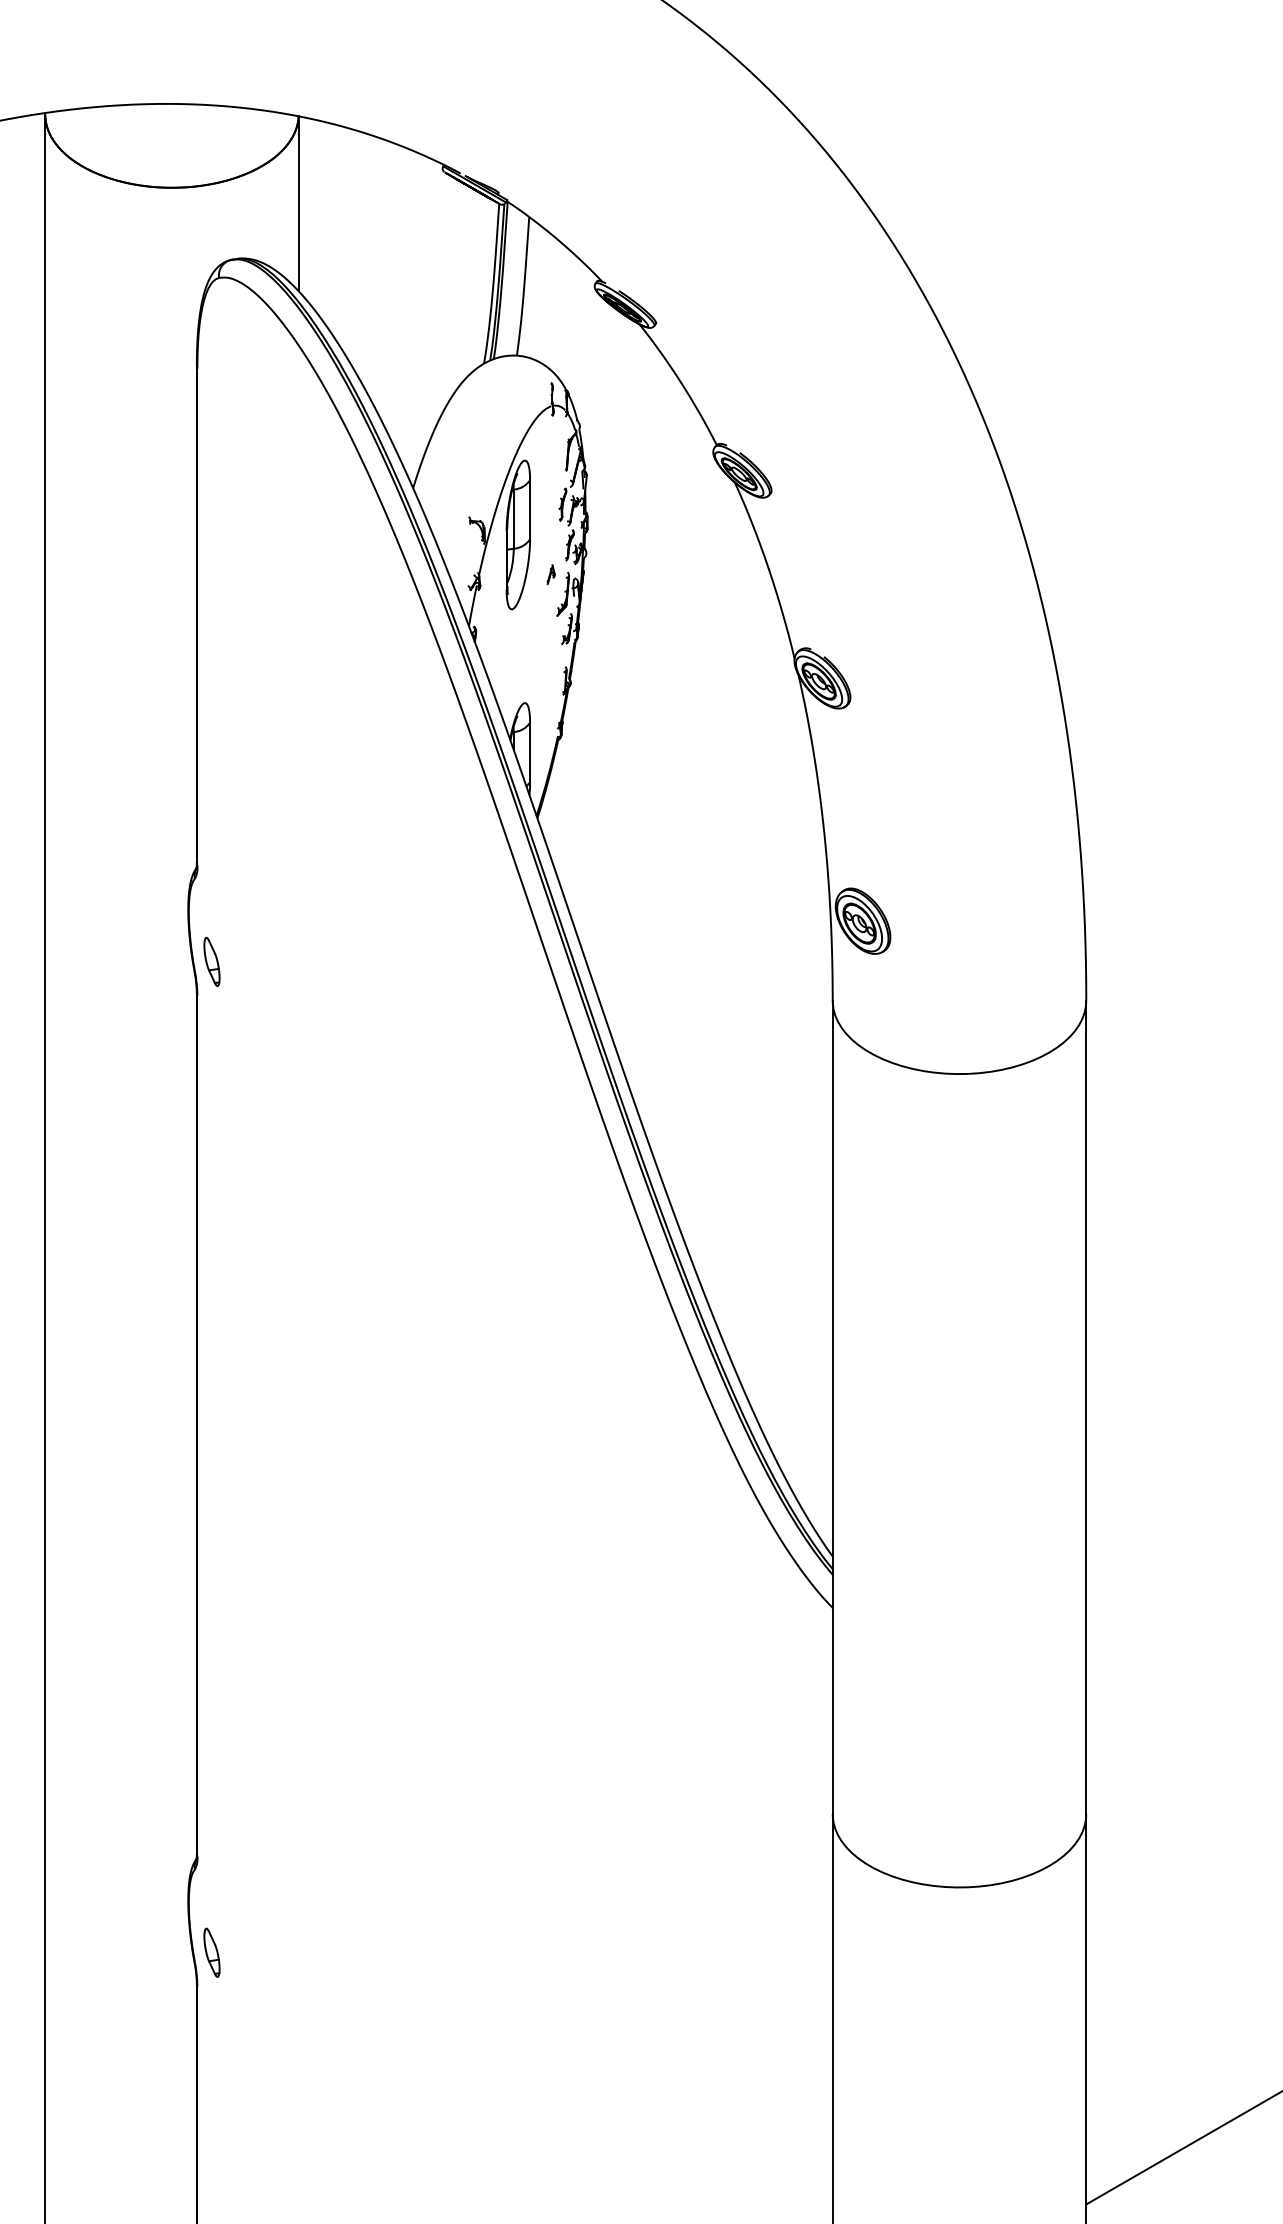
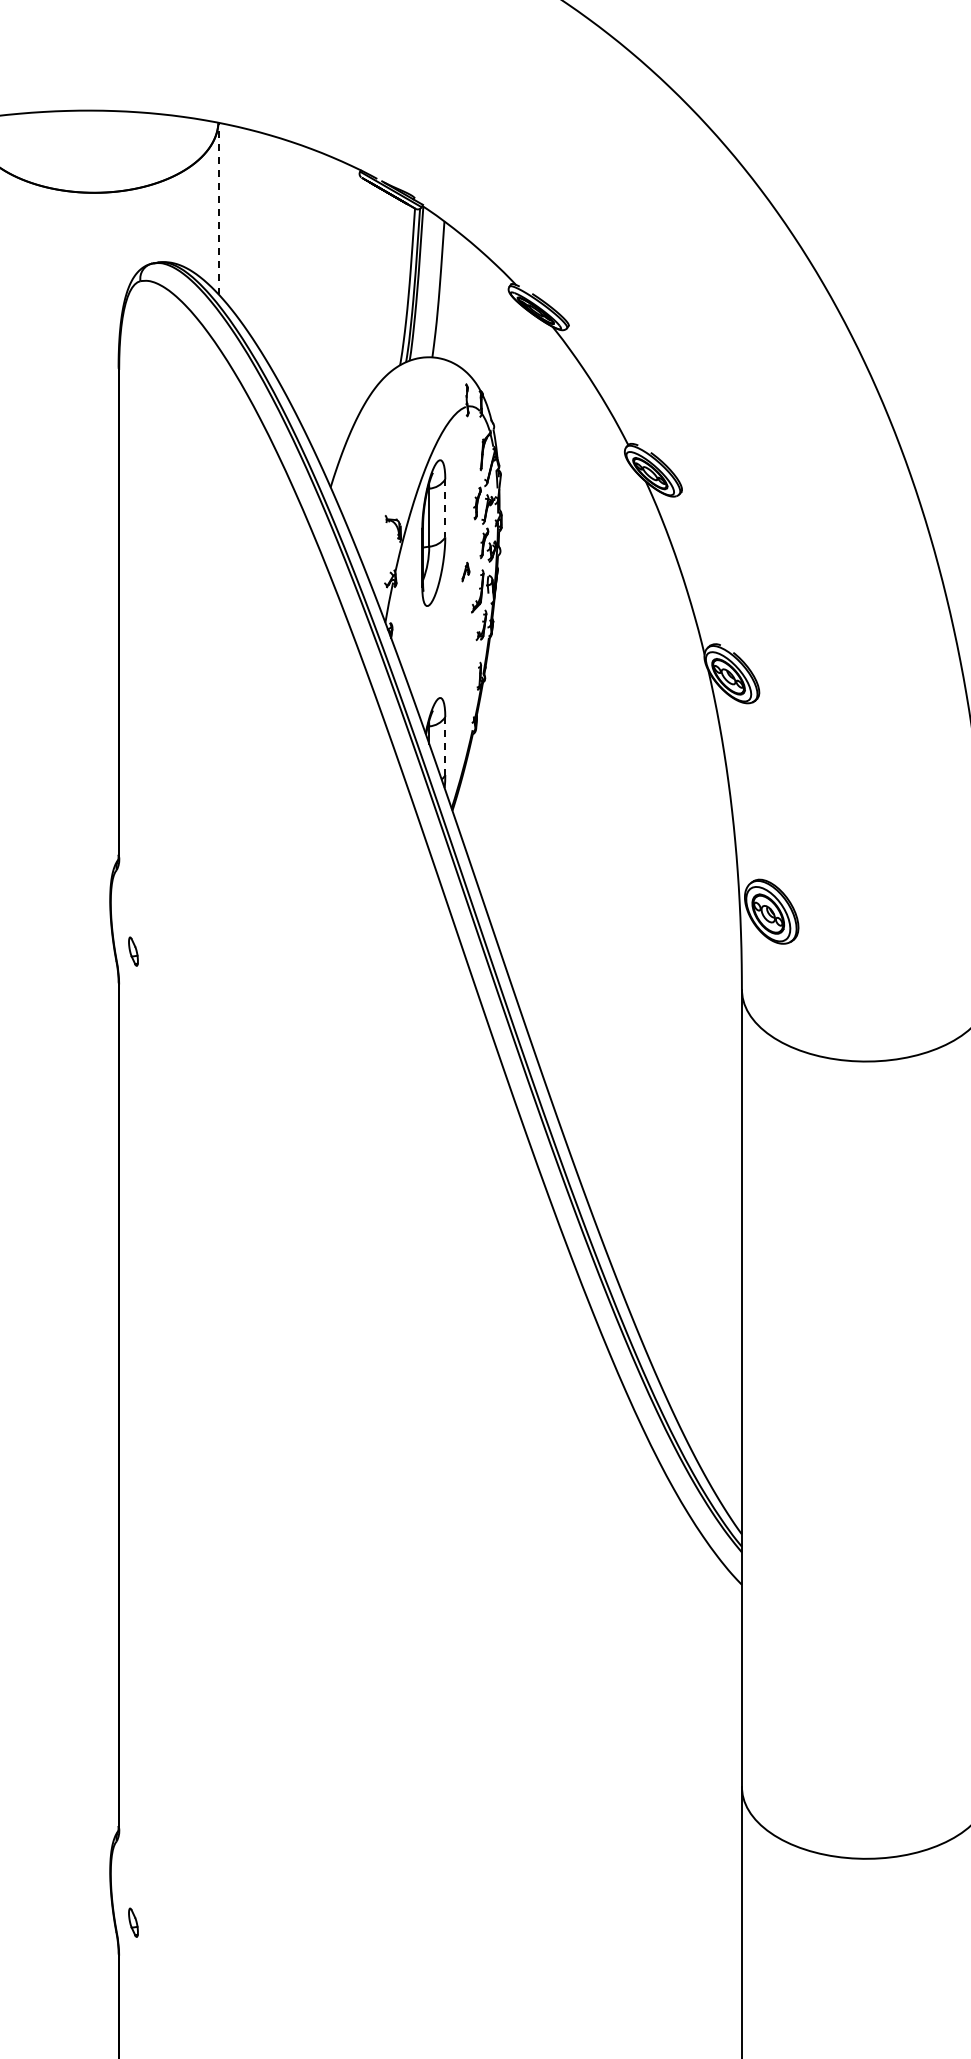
line: (298, 203) -> (218, 208), solid -> dashed
line: (530, 509) -> (445, 508), solid -> dashed
line: (530, 752) -> (445, 746), solid -> dashed
part: (211, 961) -> (133, 951), size x0.6
part: (211, 1952) -> (133, 1922), size x0.6

